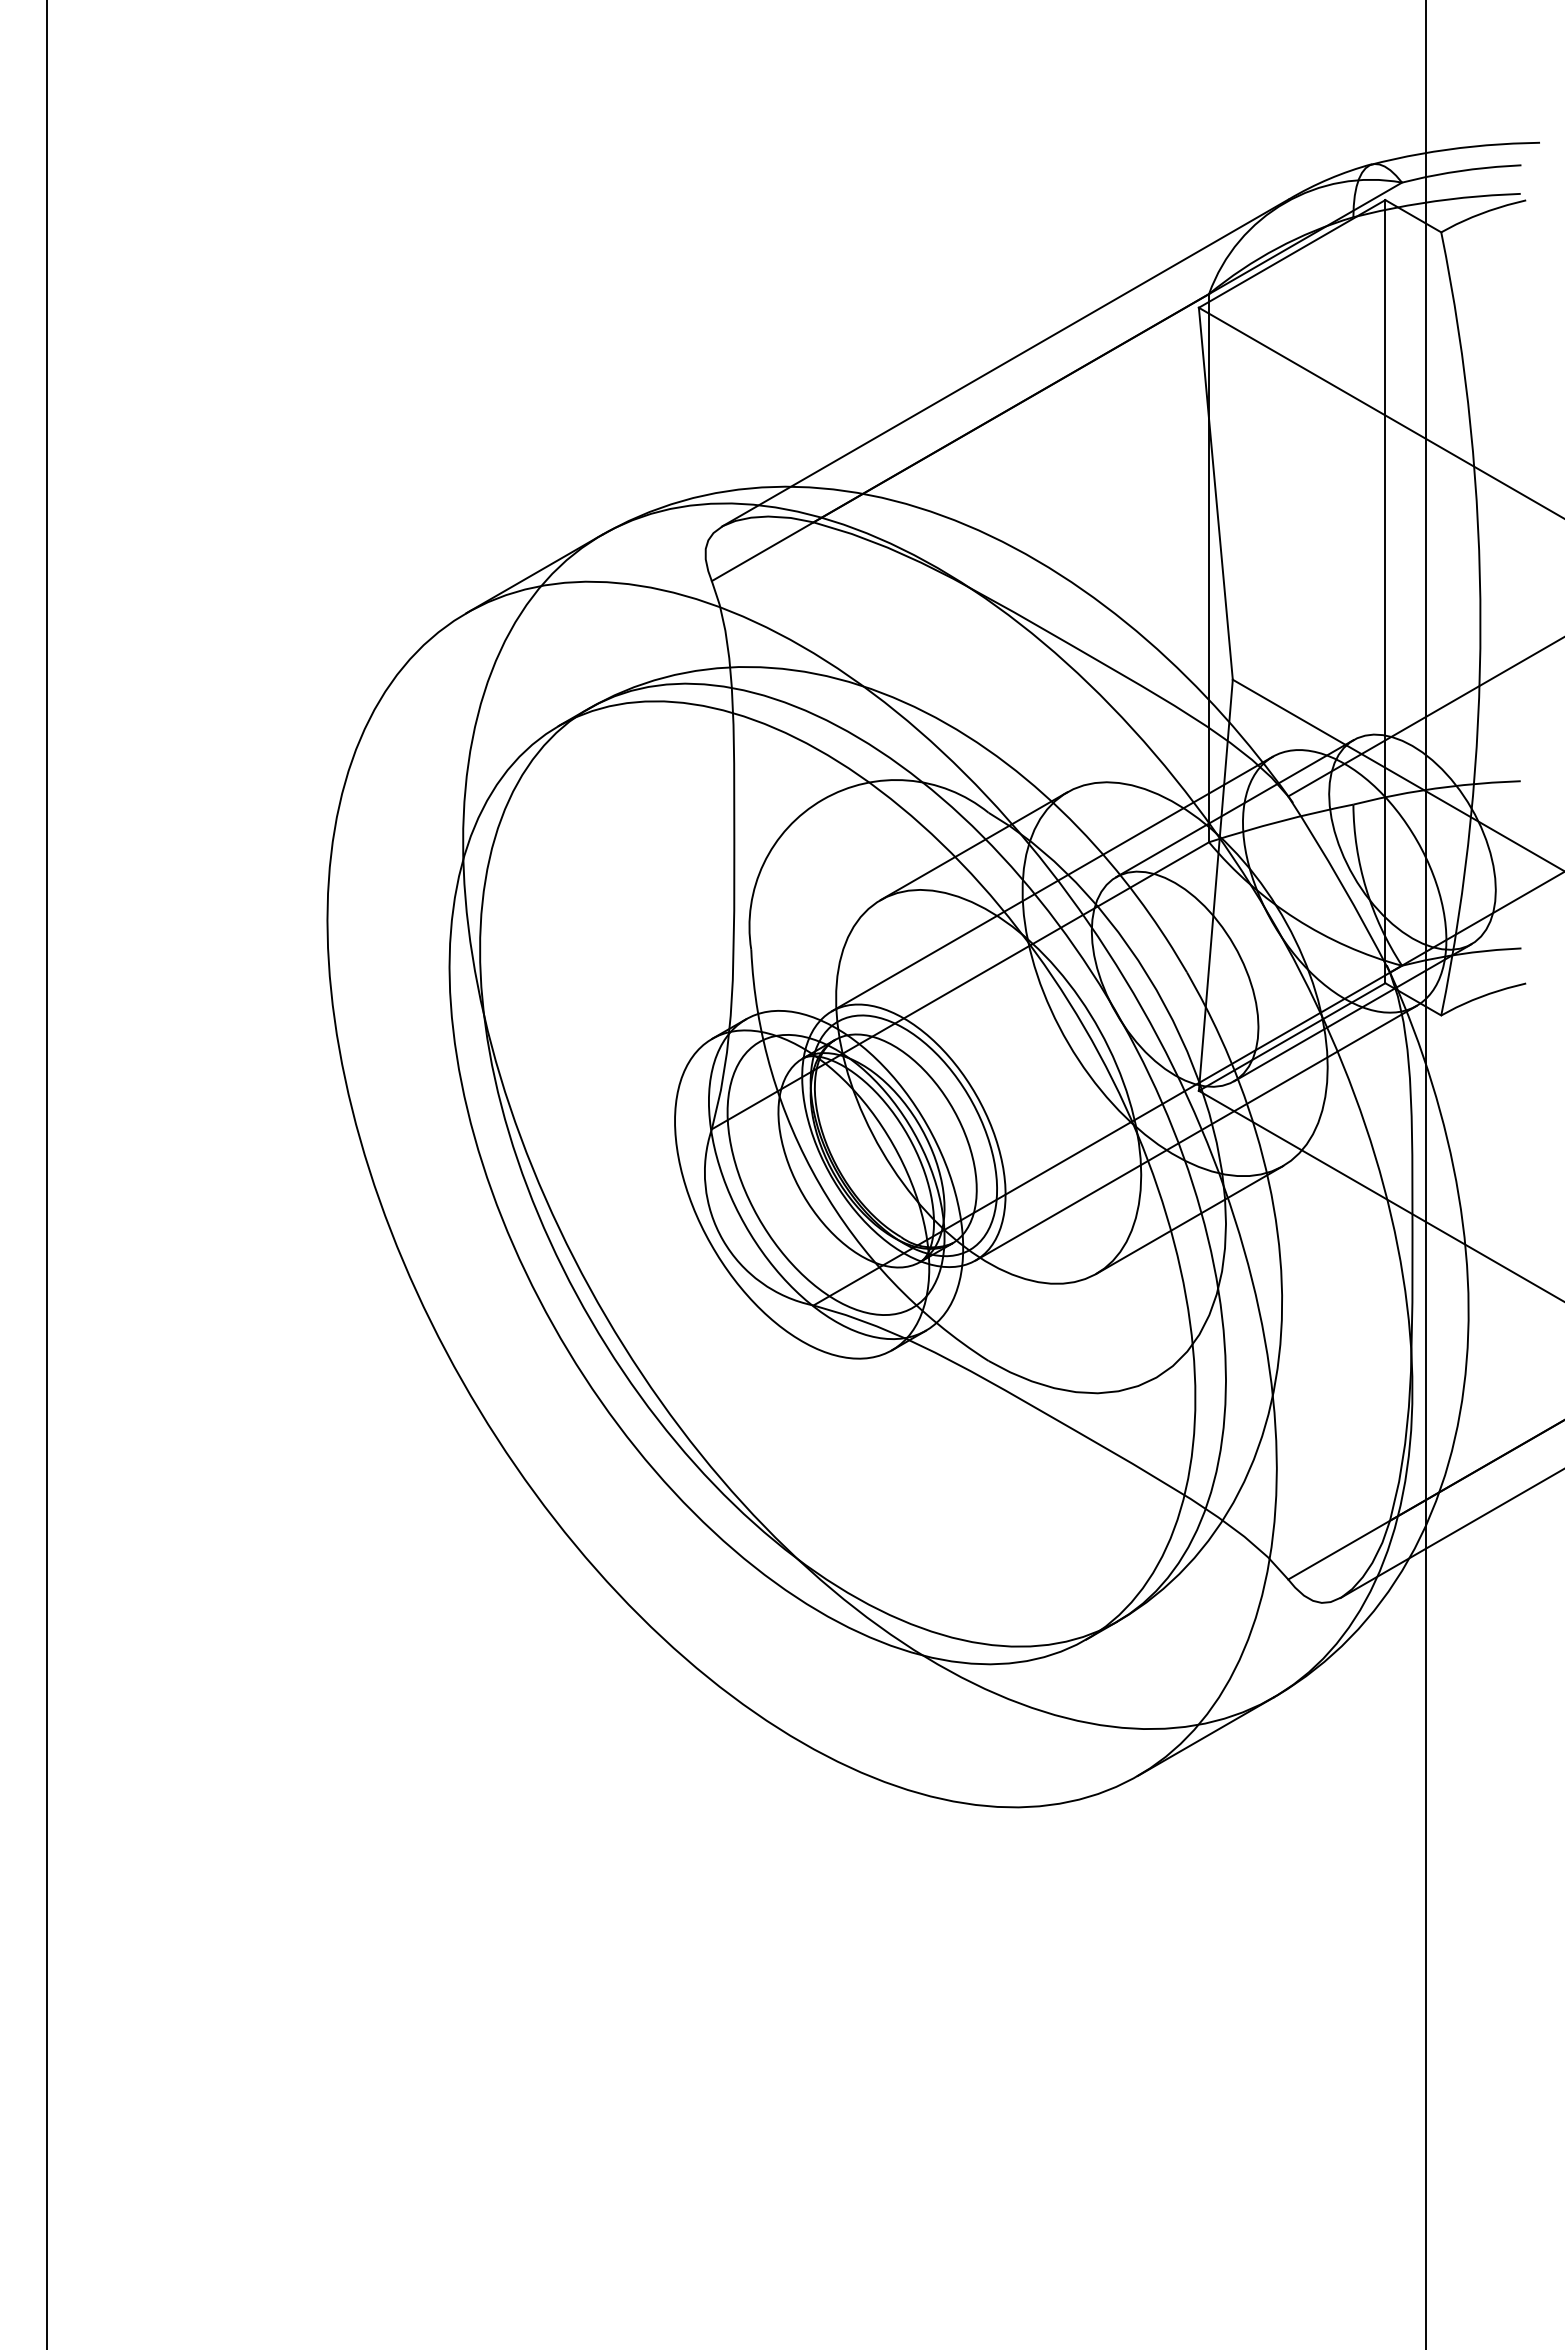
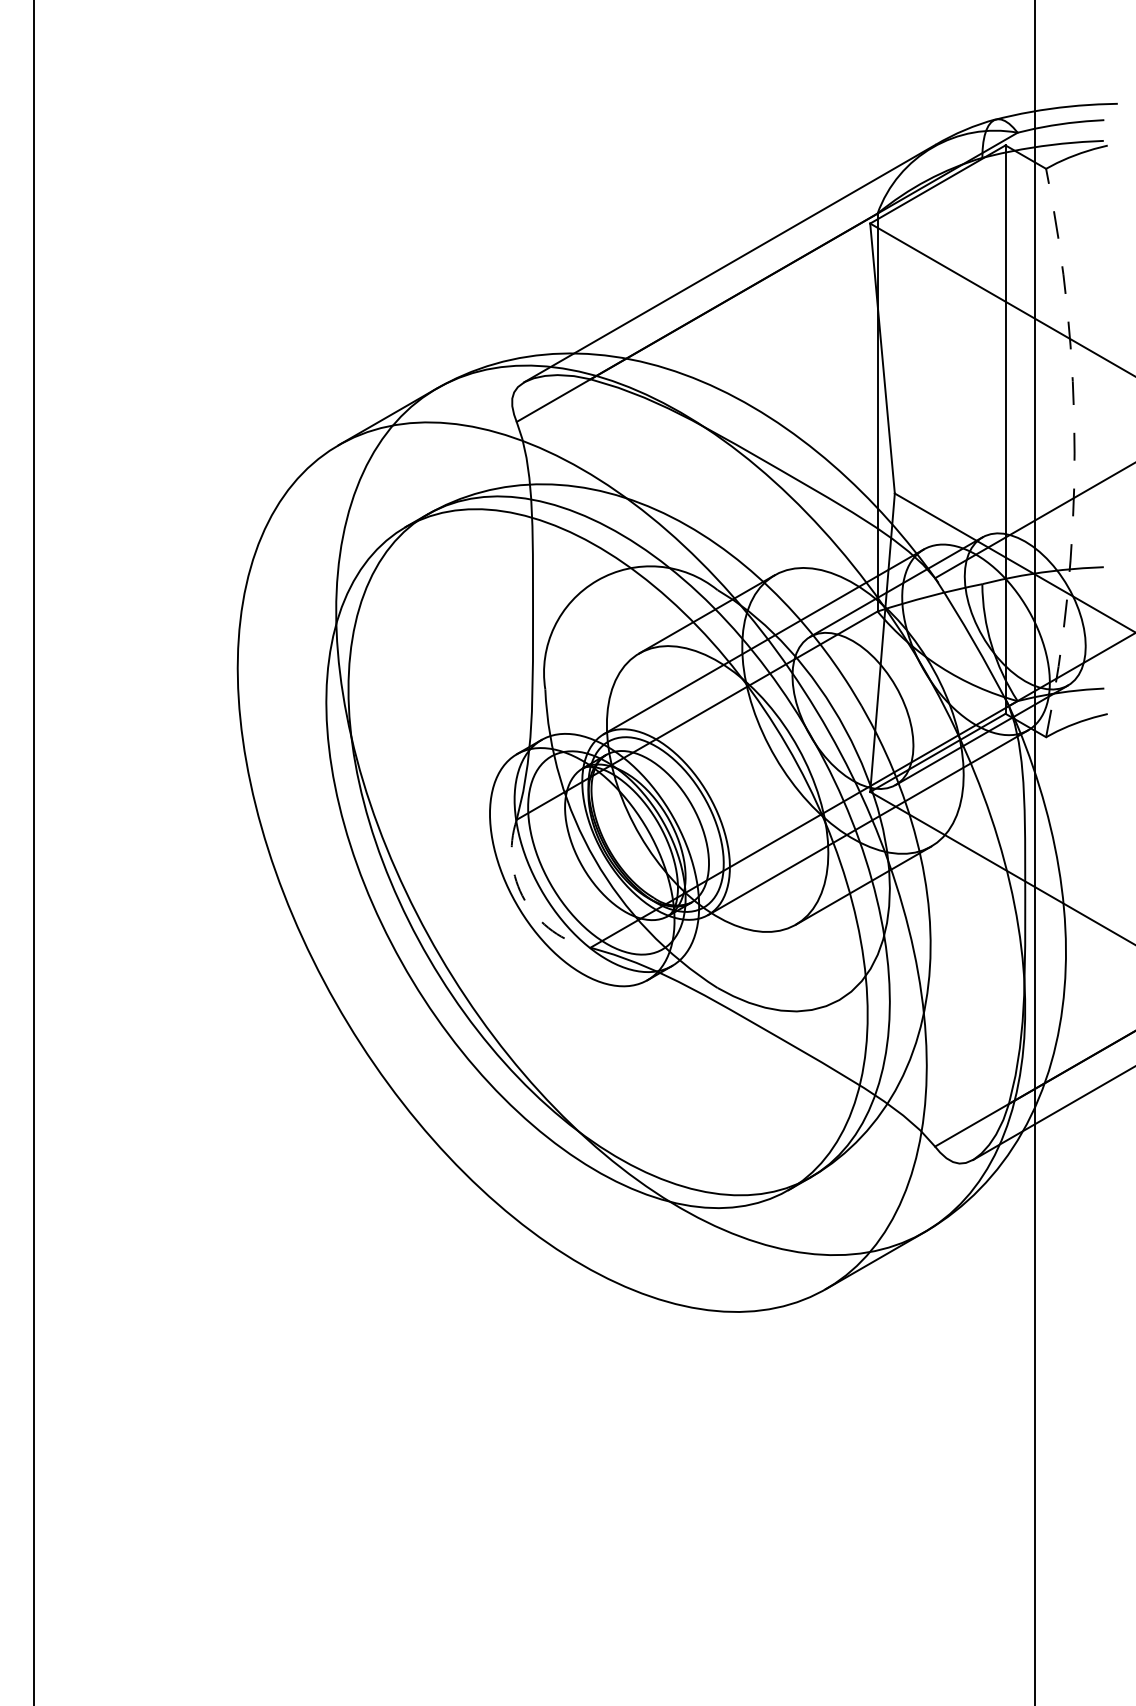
arc: (1480, 623) -> (1074, 452), solid -> dashed
arc: (723, 1240) -> (525, 900), solid -> dashed

